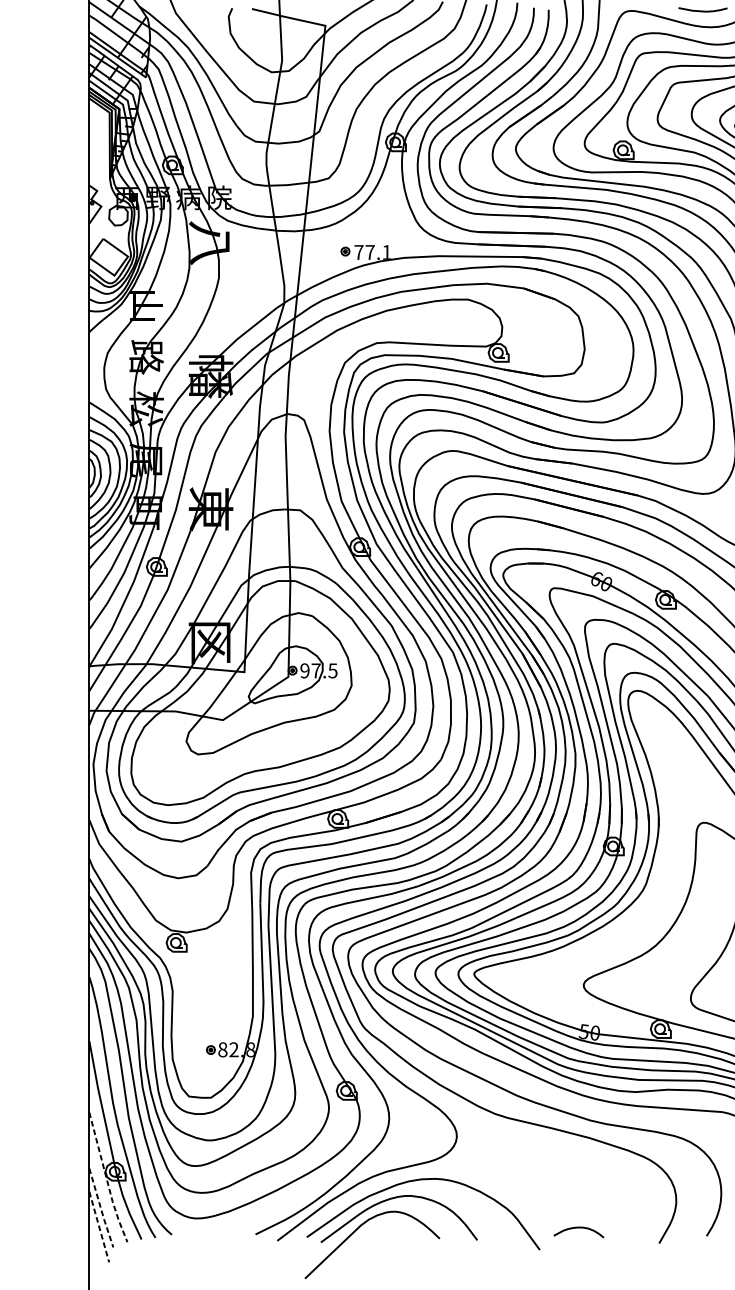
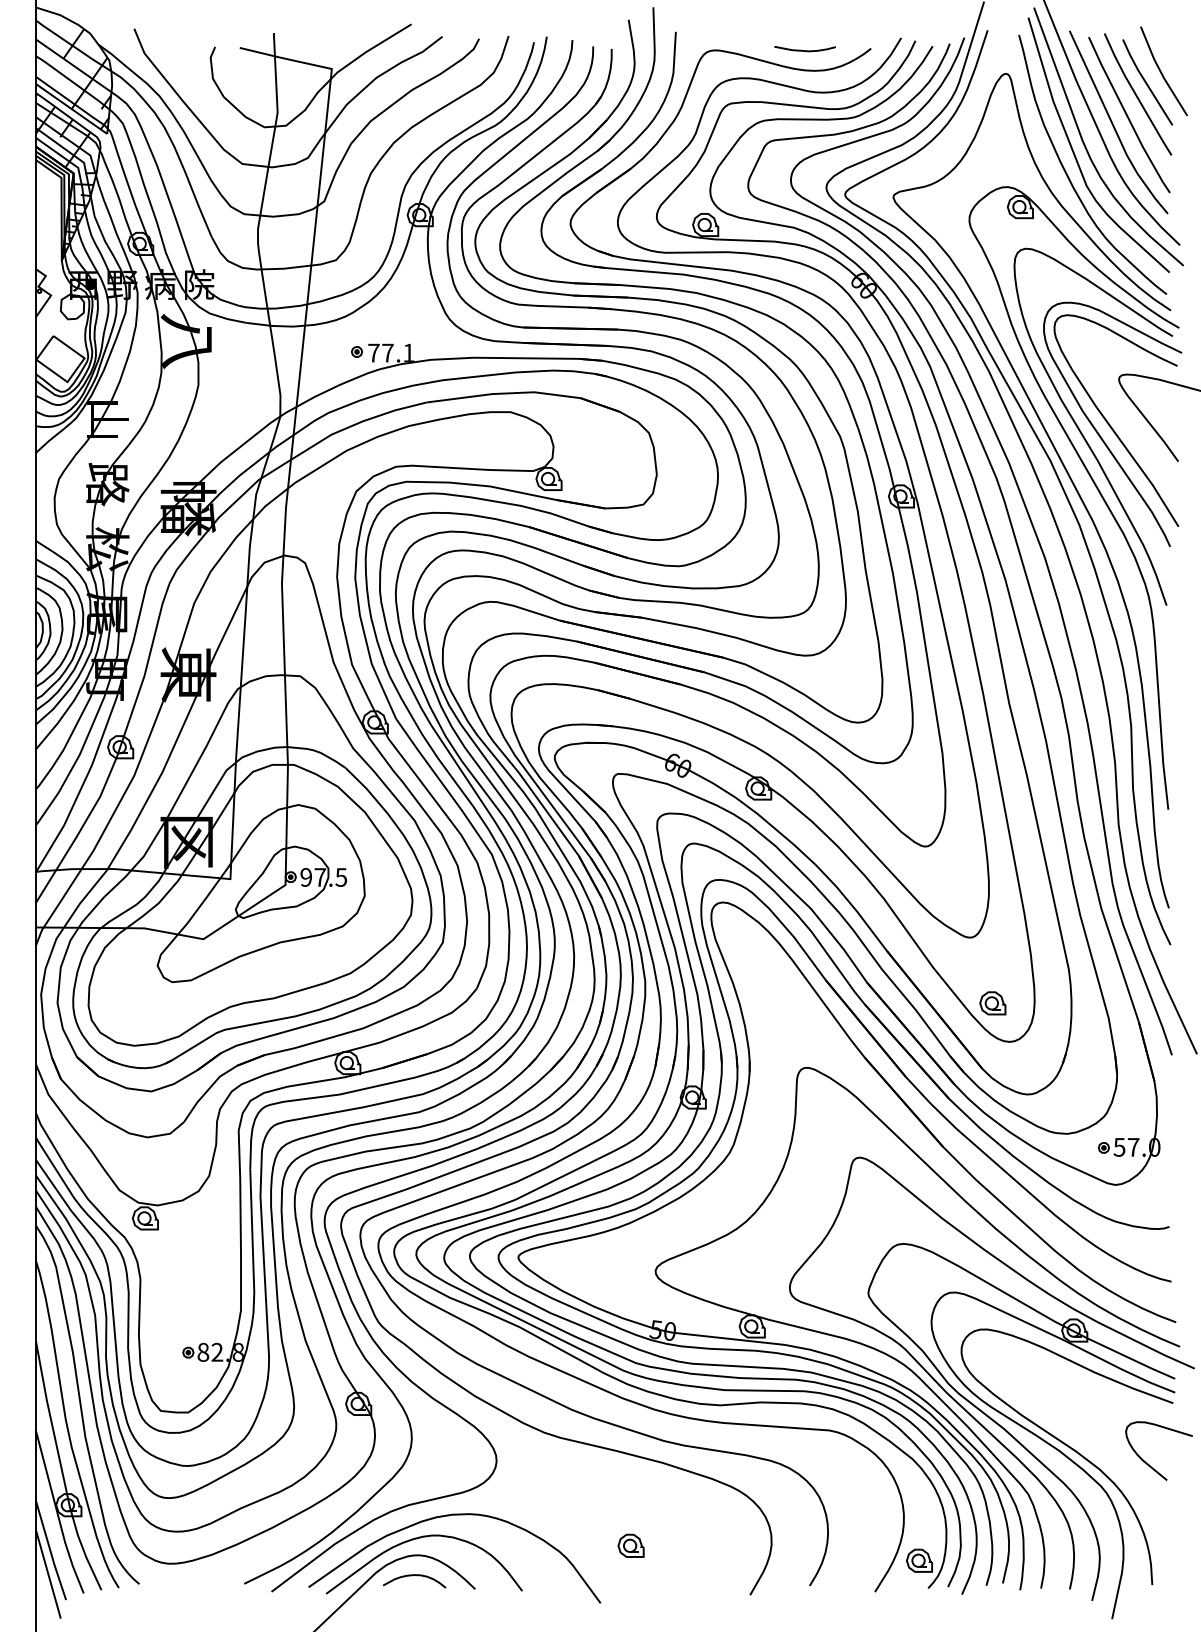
line: (106, 1179) -> (57, 1514), dashed -> solid
part: (563, 1203) -> (630, 1545), added
line: (100, 1208) -> (50, 1551), dashed -> solid
line: (99, 1227) -> (48, 1574), dashed -> solid
curve: (577, 1228) -> (412, 1576), moved

